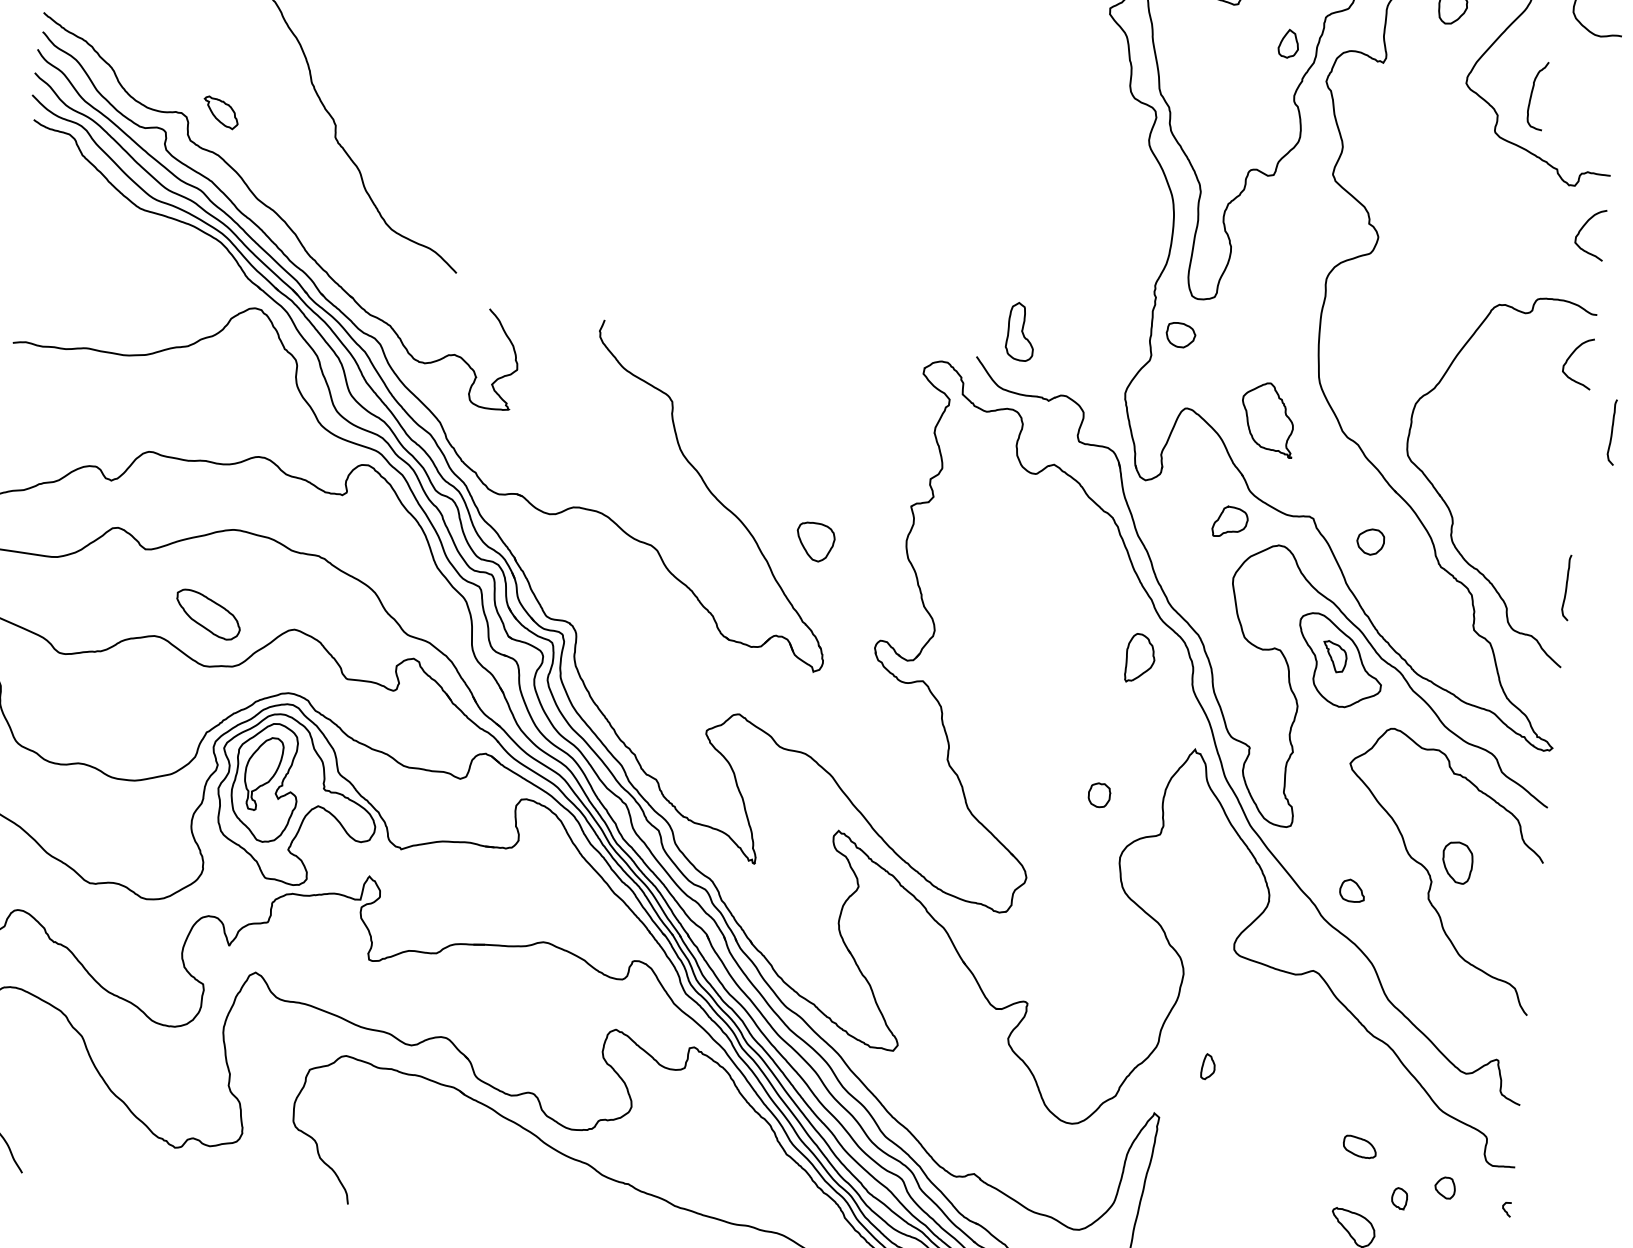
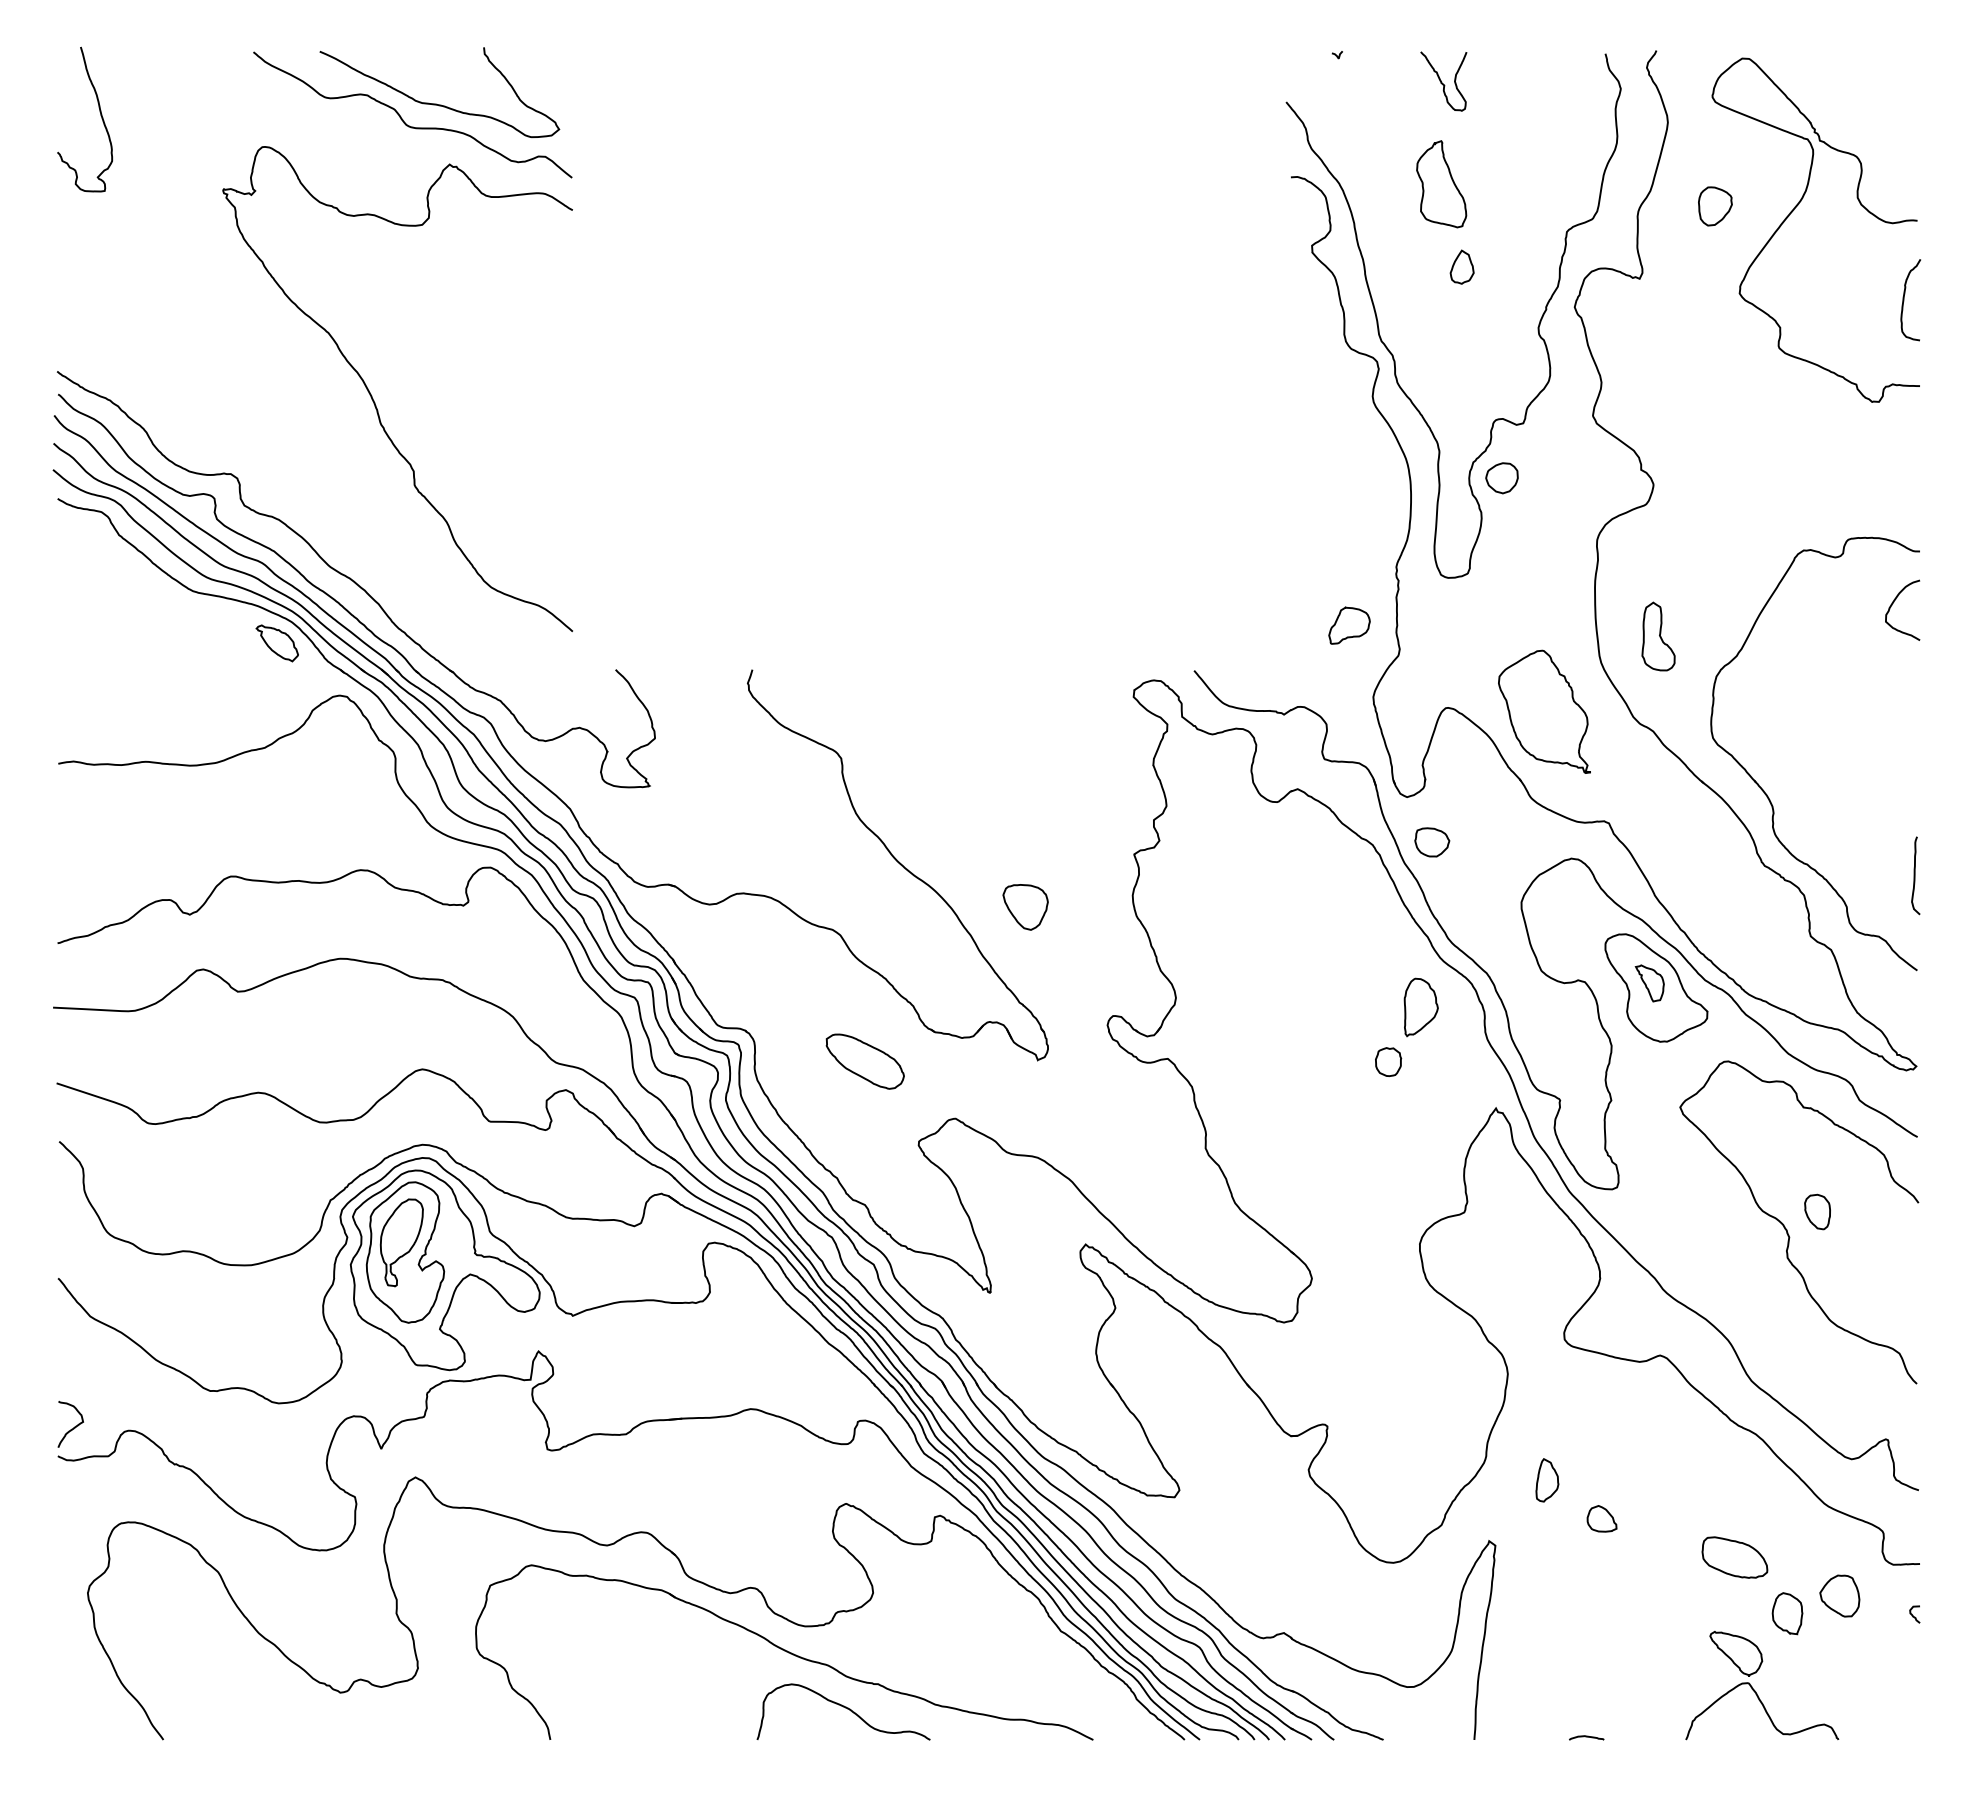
part: (1288, 43) -> (1461, 266), moved
curve: (1532, 95) -> (1904, 300), moved
part: (220, 112) -> (276, 643), moved
curve: (1584, 227) -> (1894, 449), removed
part: (1020, 331) -> (1658, 636), moved
part: (1181, 335) -> (1432, 842), moved
part: (1268, 419) -> (1544, 711), size x1.43
curve: (1612, 432) -> (1951, 687), removed
part: (1230, 521) -> (1349, 625), moved
part: (1370, 542) -> (1501, 478), moved
part: (207, 614) -> (864, 1061), moved
part: (1099, 794) -> (1388, 1061), moved
part: (1457, 862) -> (1817, 1211), size x0.71
part: (1351, 890) -> (1601, 1518), moved
part: (1208, 1066) -> (1547, 1480), size x1.43
part: (1359, 1146) -> (1734, 1557), size x1.67
part: (1444, 1187) -> (1839, 1595), size x1.67
part: (1399, 1198) -> (1787, 1613), size x1.67
curve: (598, 1201) -> (845, 1708), added

